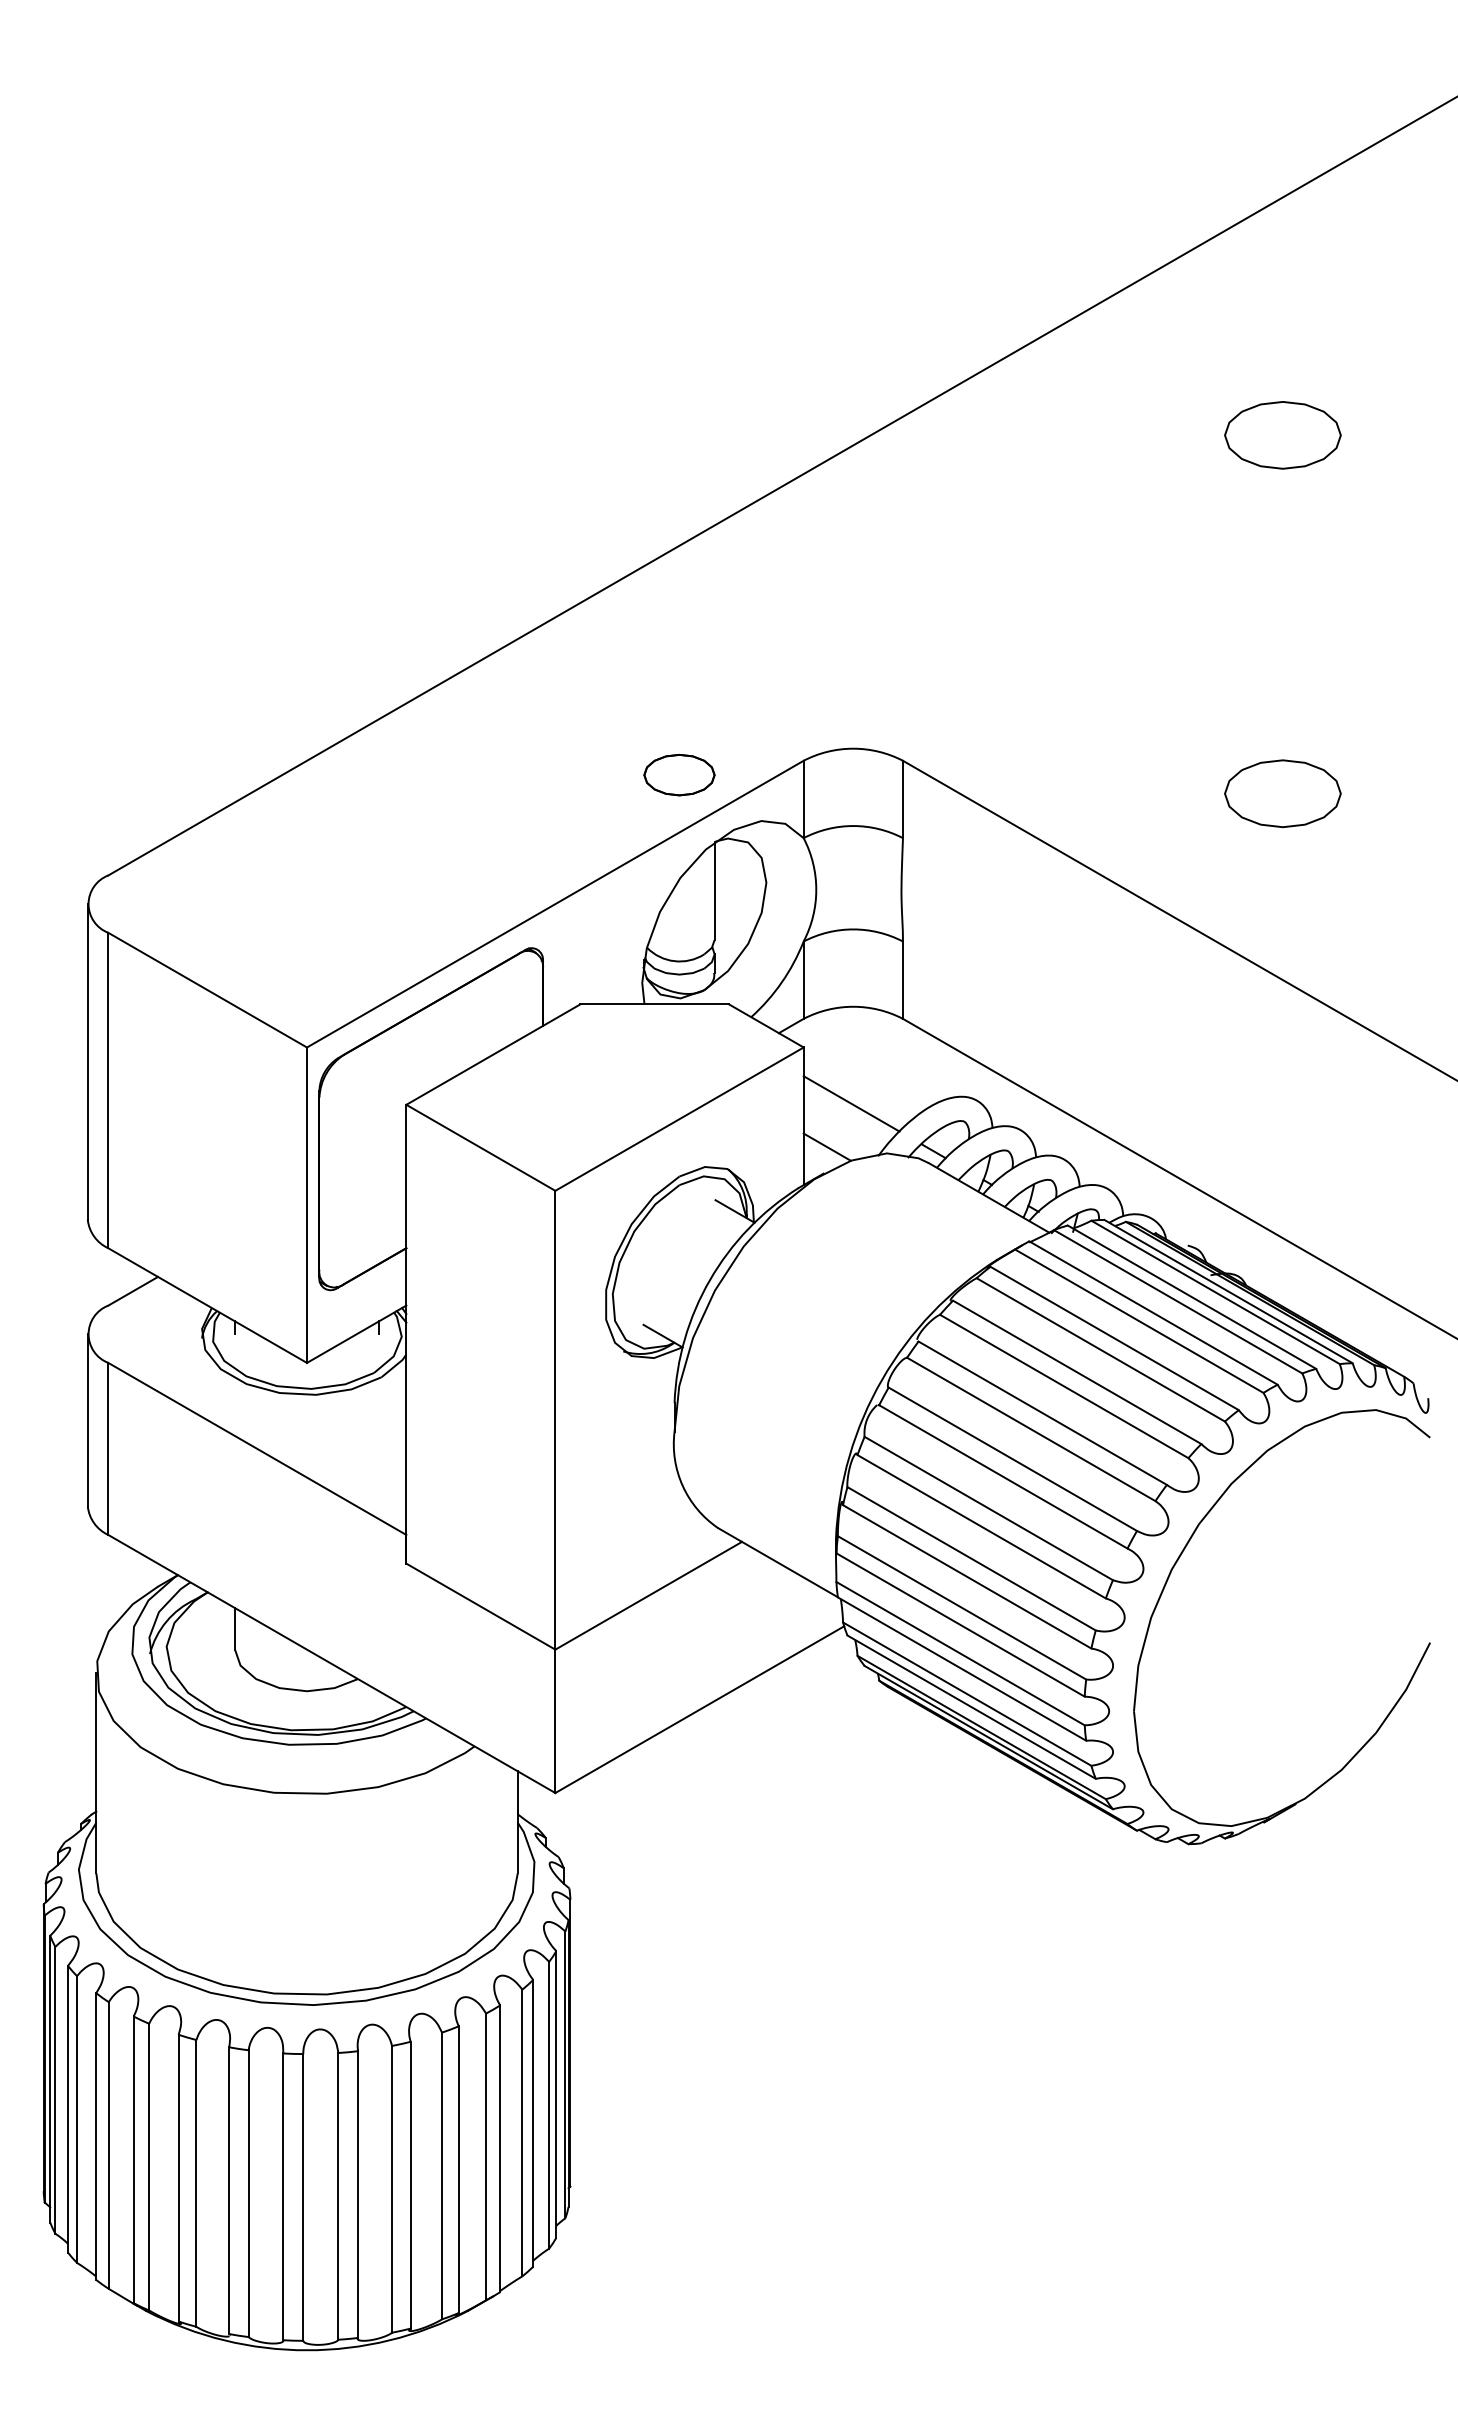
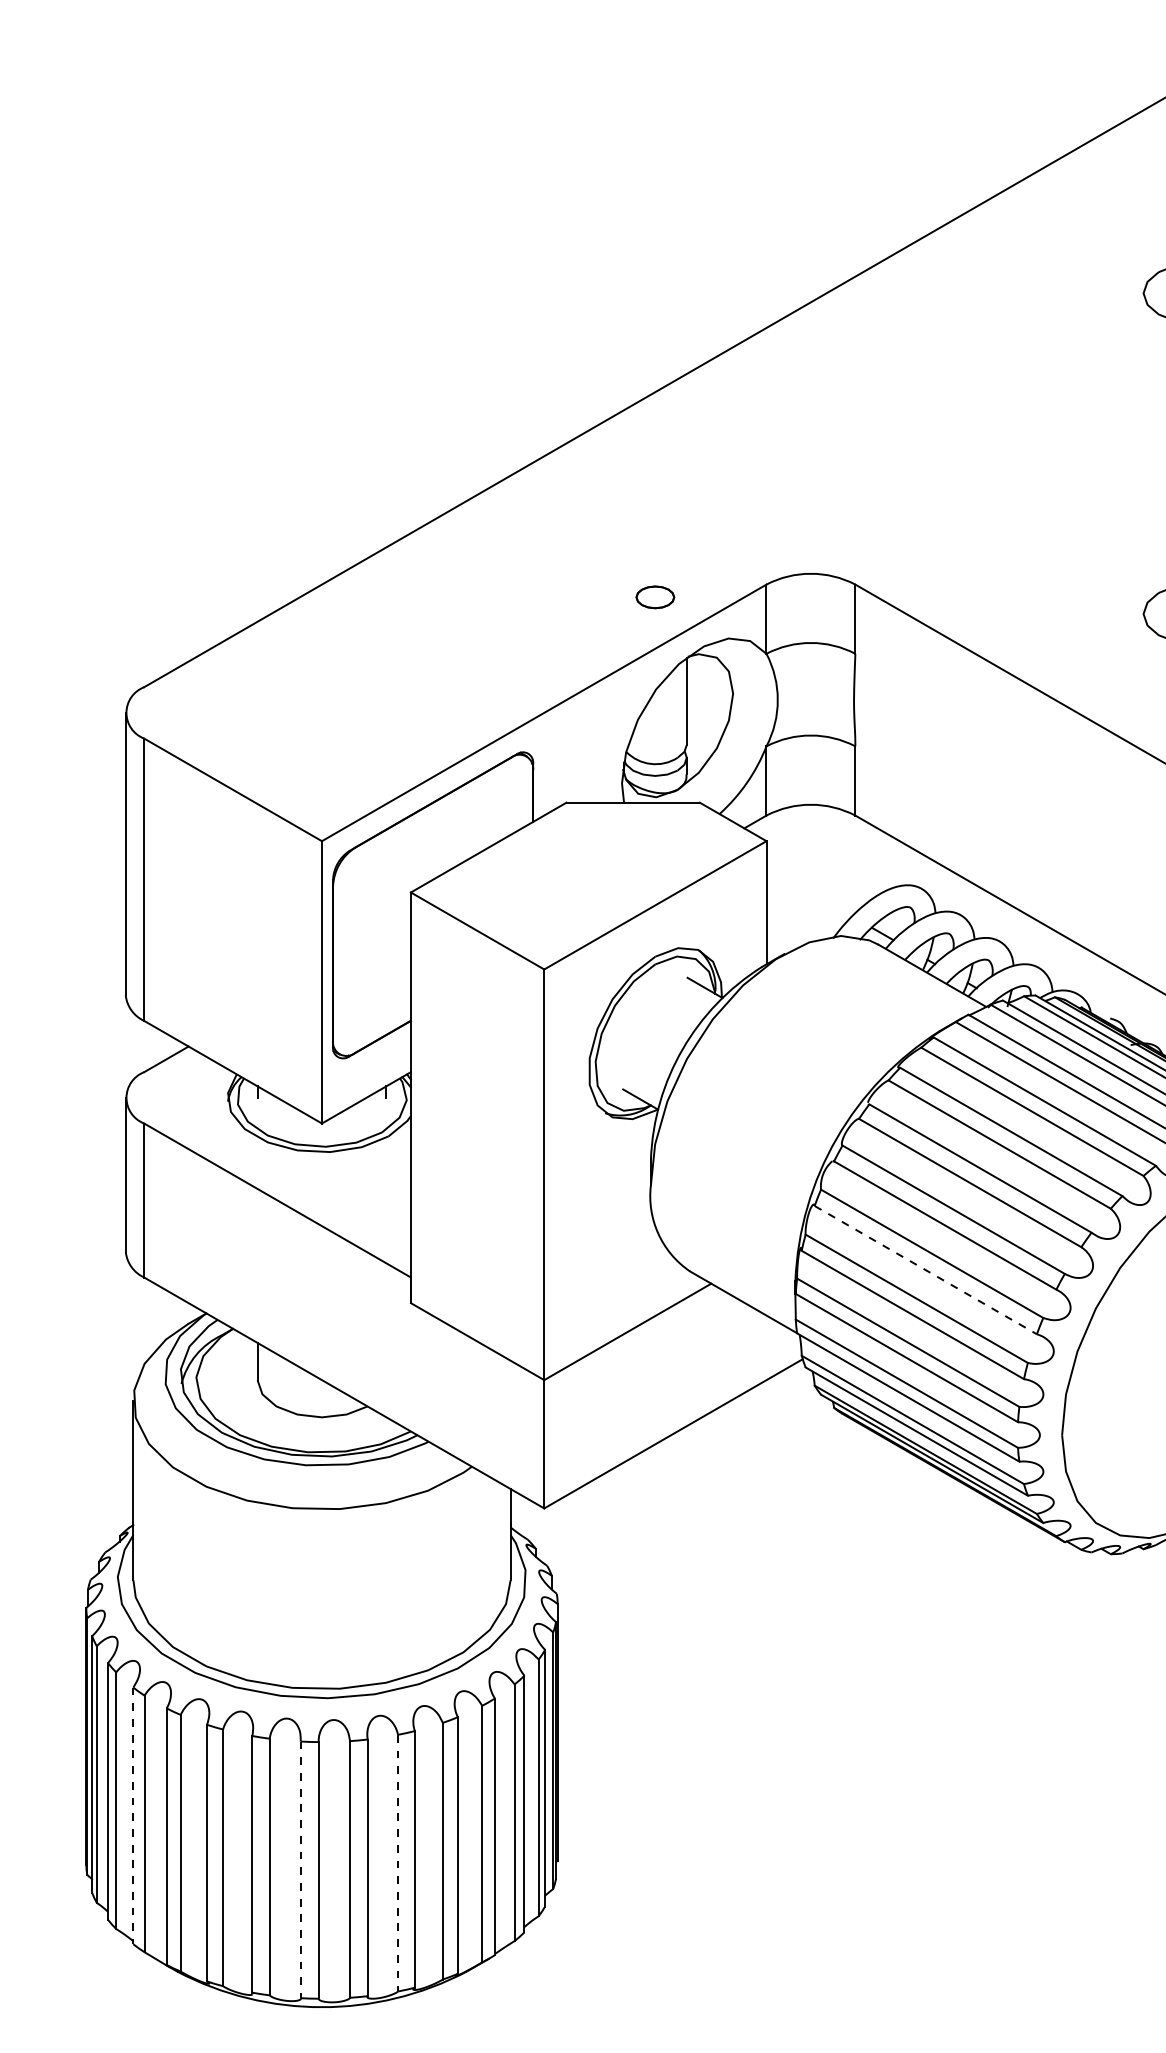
part: (679, 774) -> (655, 596), size x0.6
line: (851, 1103) -> (809, 891), removed
line: (826, 1146) -> (786, 929), removed
line: (982, 1527) -> (926, 1270), solid -> dashed
line: (96, 2137) -> (133, 1816), solid -> dashed
line: (392, 2189) -> (398, 1863), solid -> dashed
line: (283, 2197) -> (300, 1870), solid -> dashed

